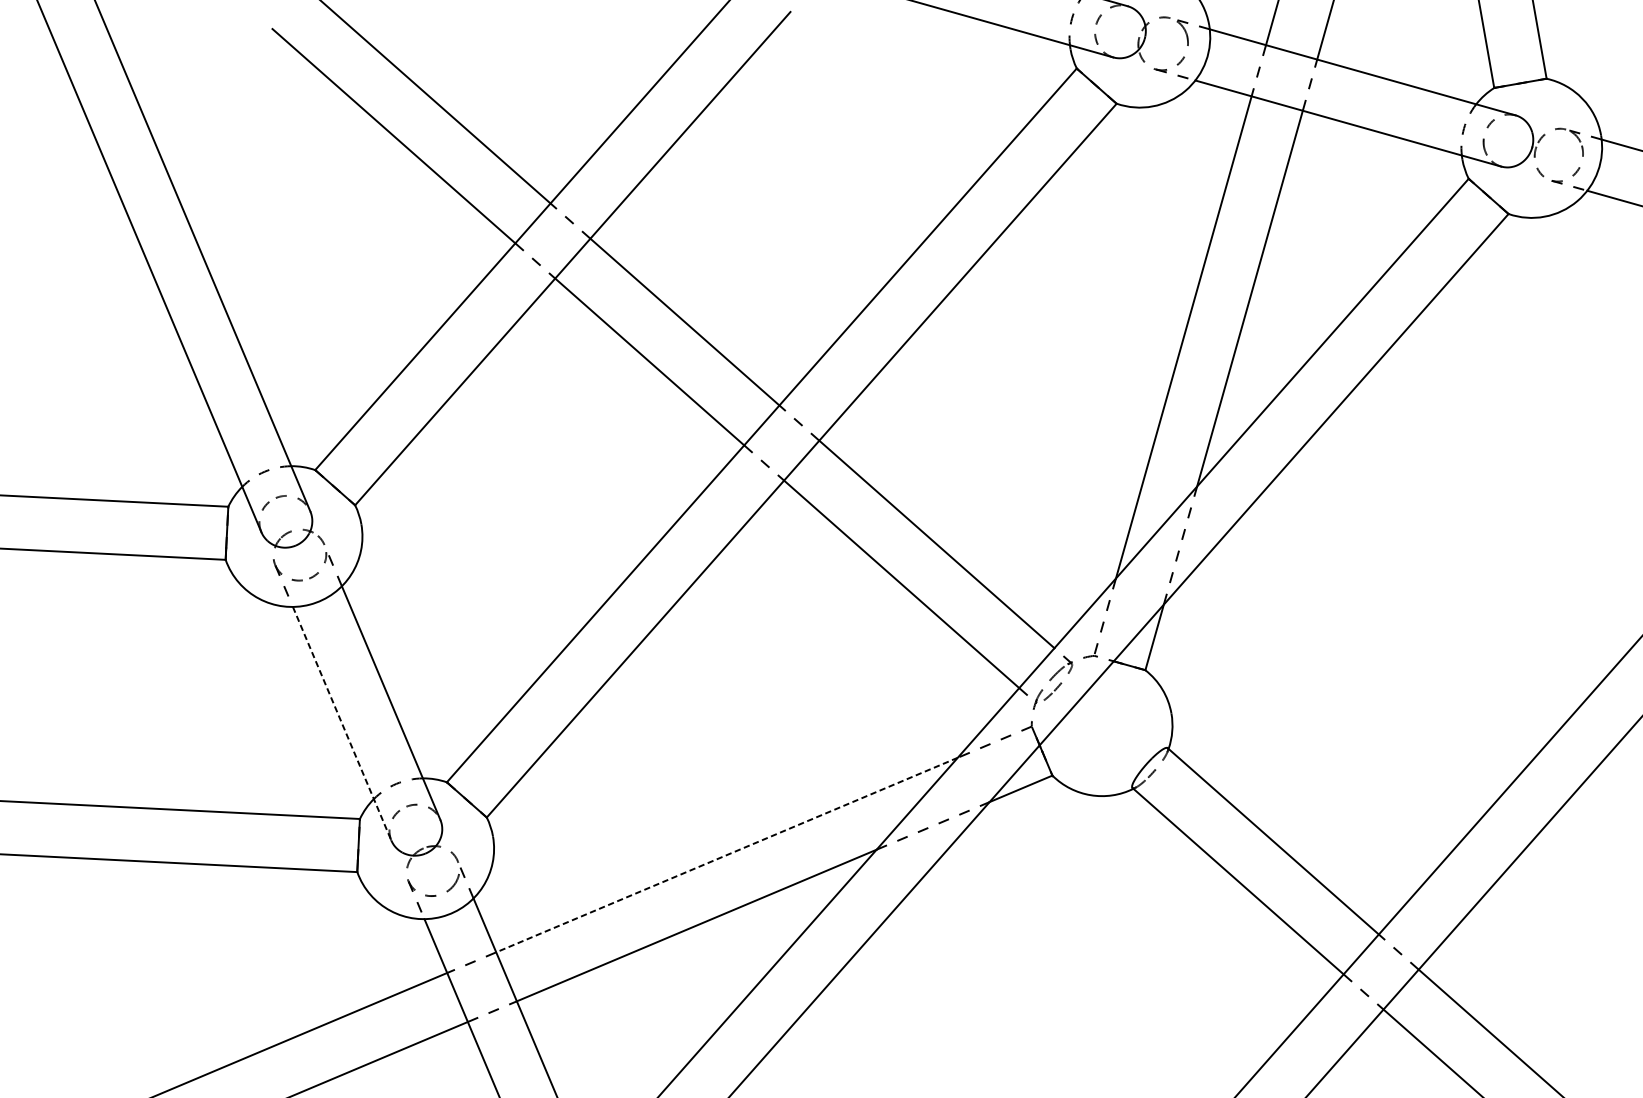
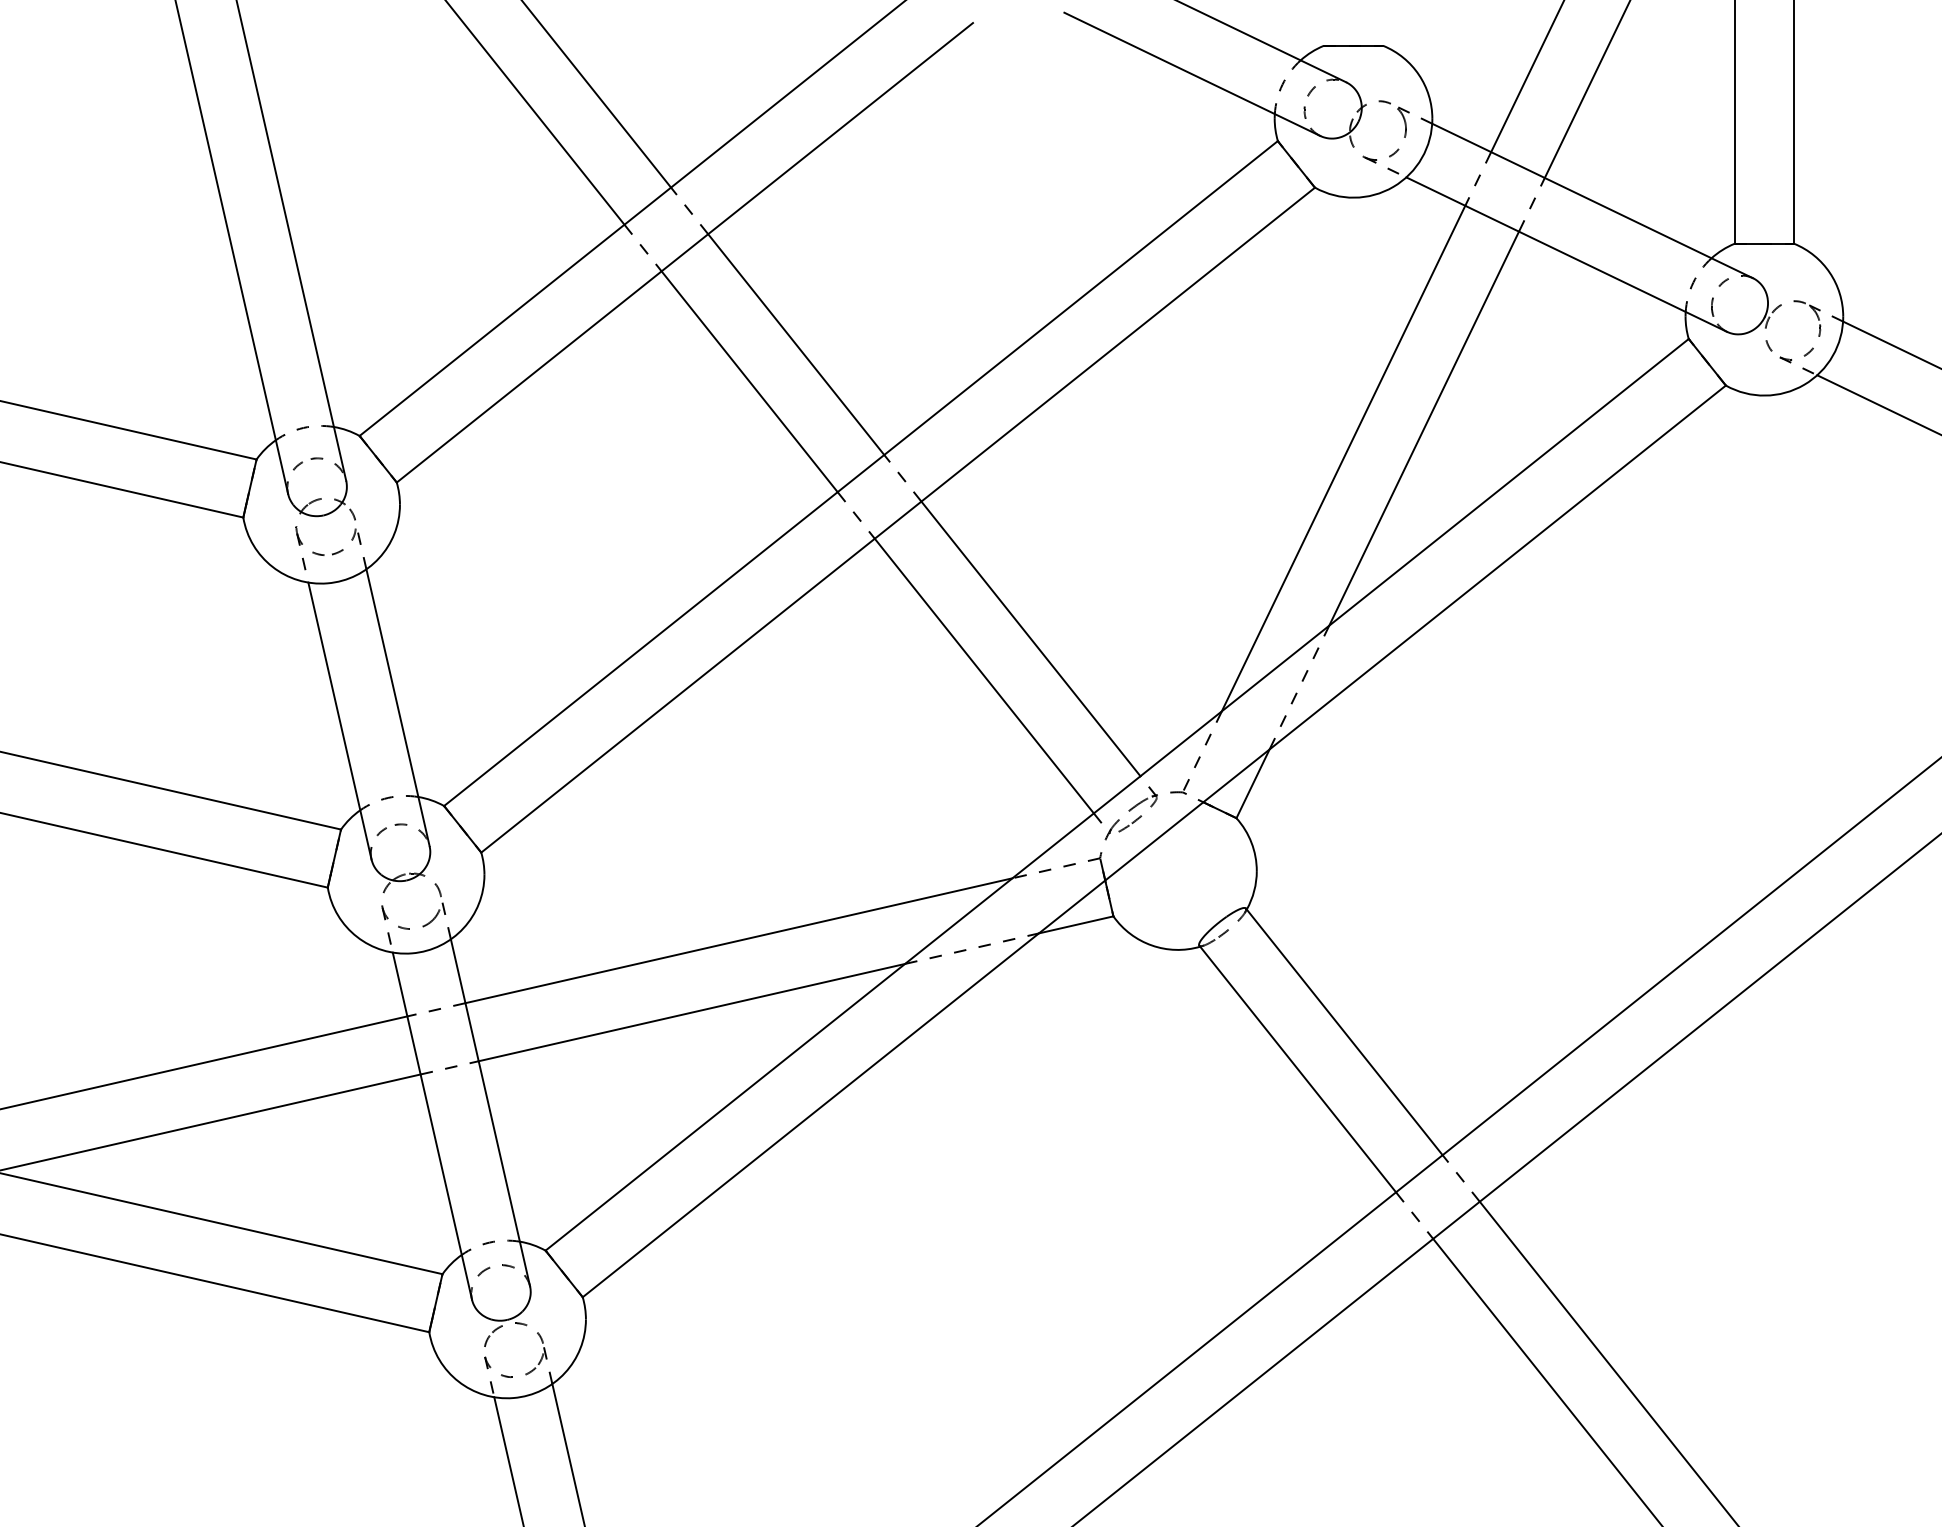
line: (341, 724) -> (339, 721), dashed -> solid
line: (726, 854) -> (738, 940), dashed -> solid

